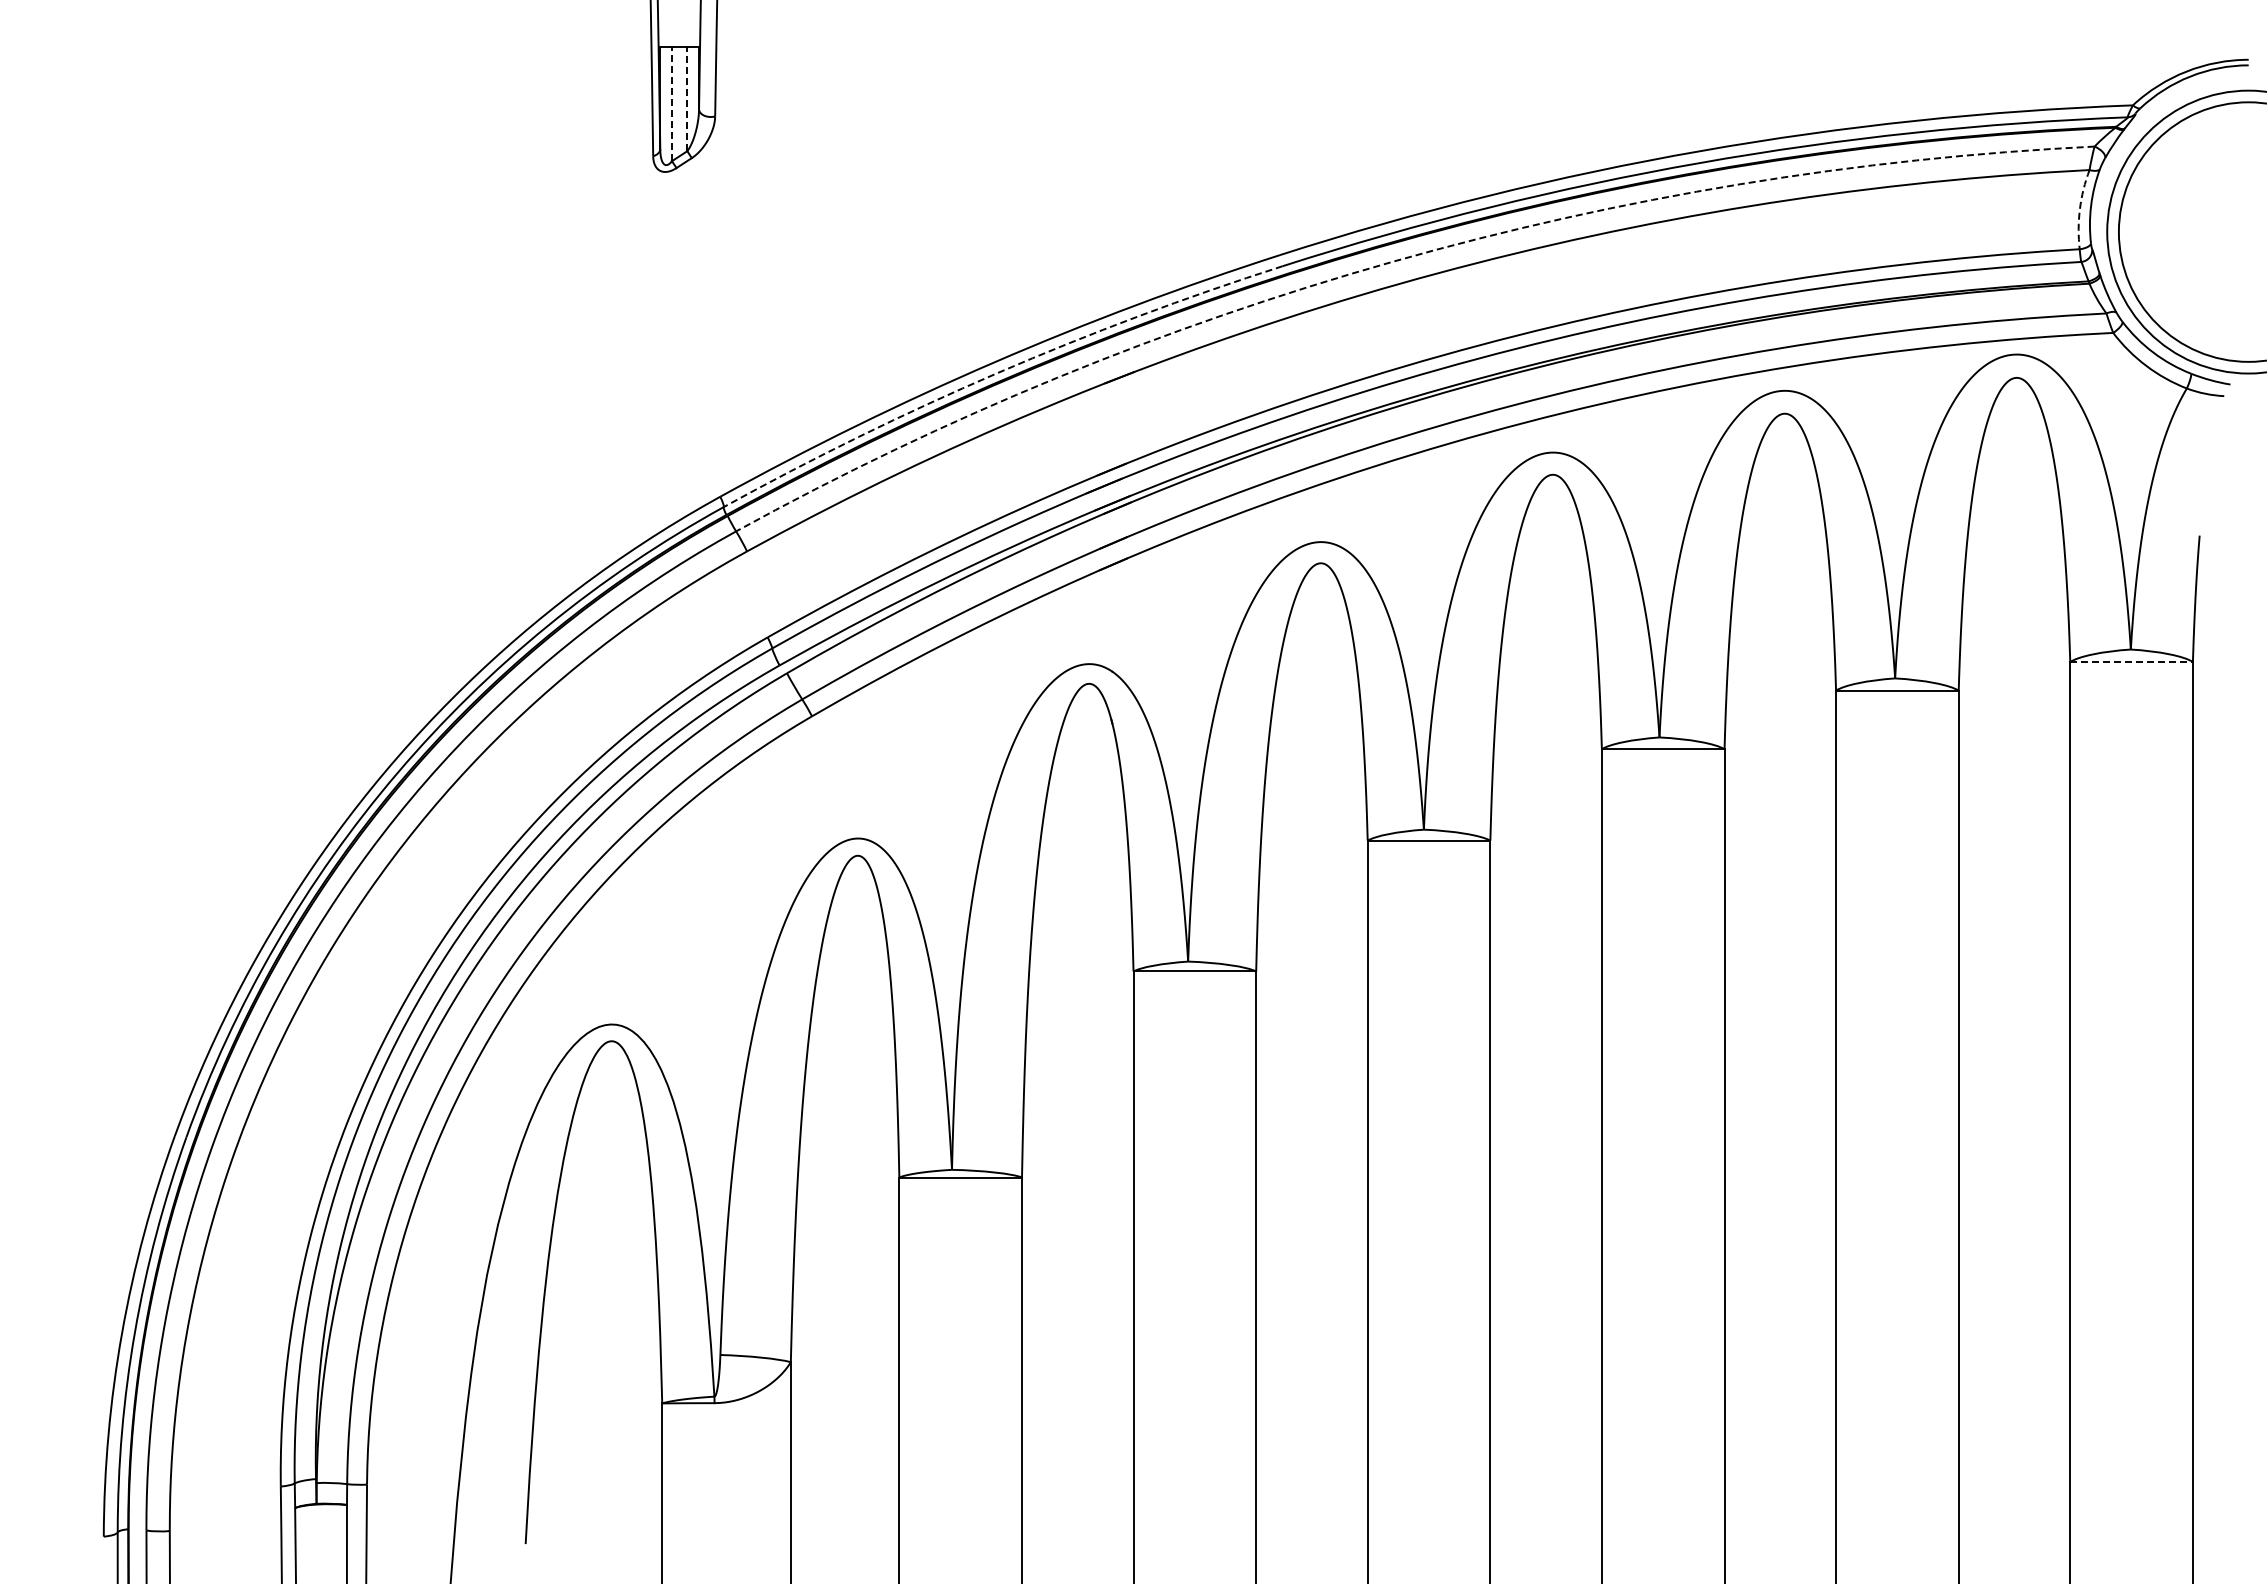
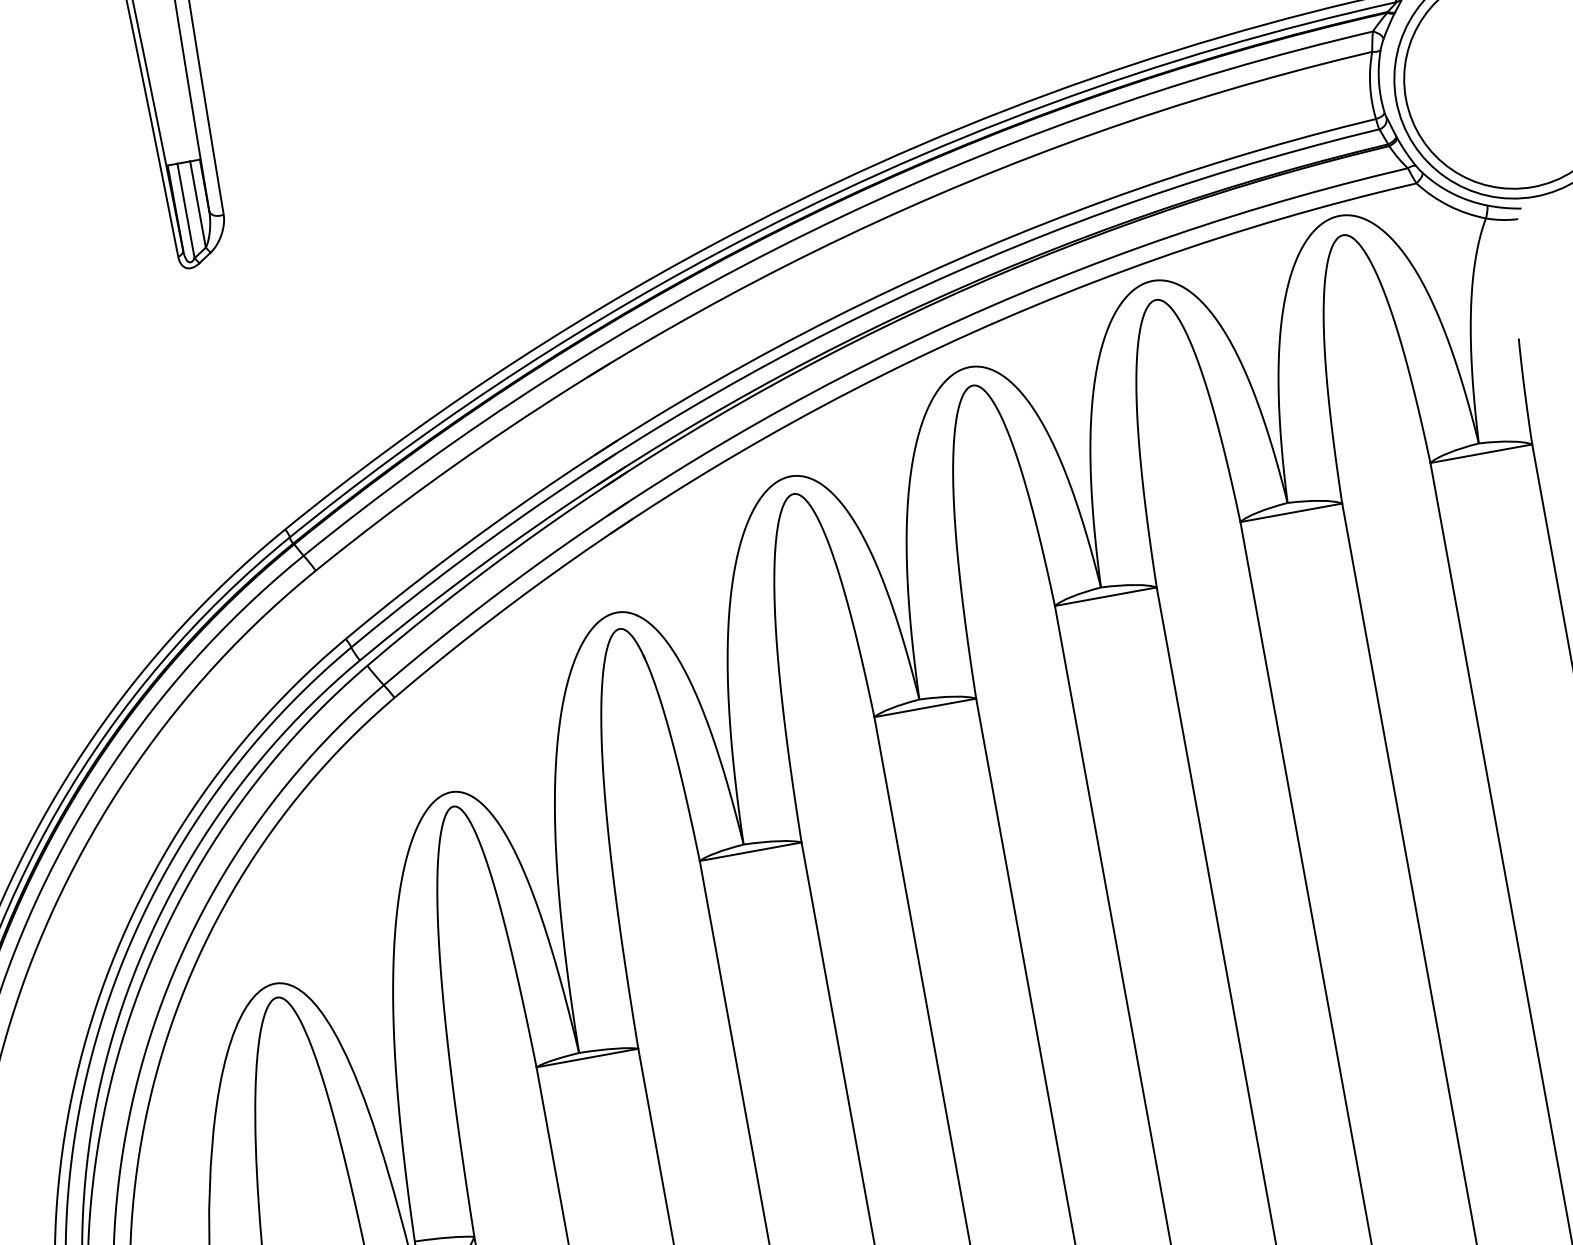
line: (687, 99) -> (198, 204), dashed -> solid
line: (672, 104) -> (186, 211), dashed -> solid
arc: (2079, 209) -> (1369, 86), dashed -> solid
arc: (1393, 261) -> (808, 232), dashed -> solid
arc: (997, 373) -> (496, 385), dashed -> solid
line: (2132, 662) -> (1482, 453), dashed -> solid

